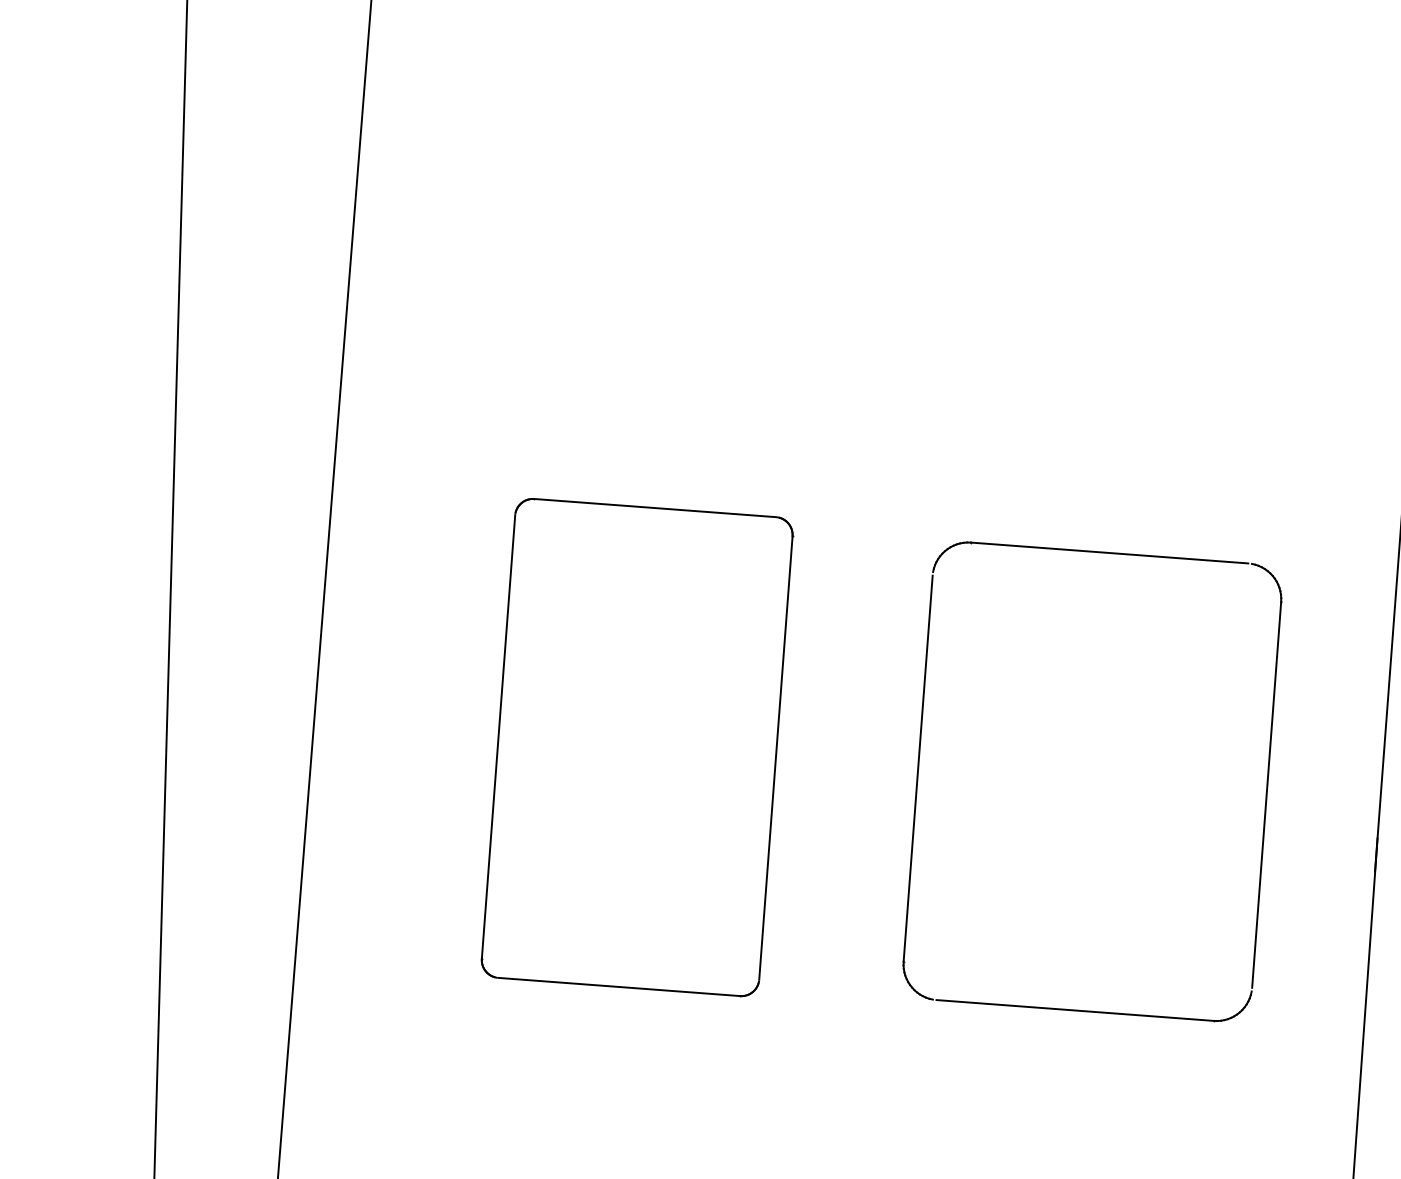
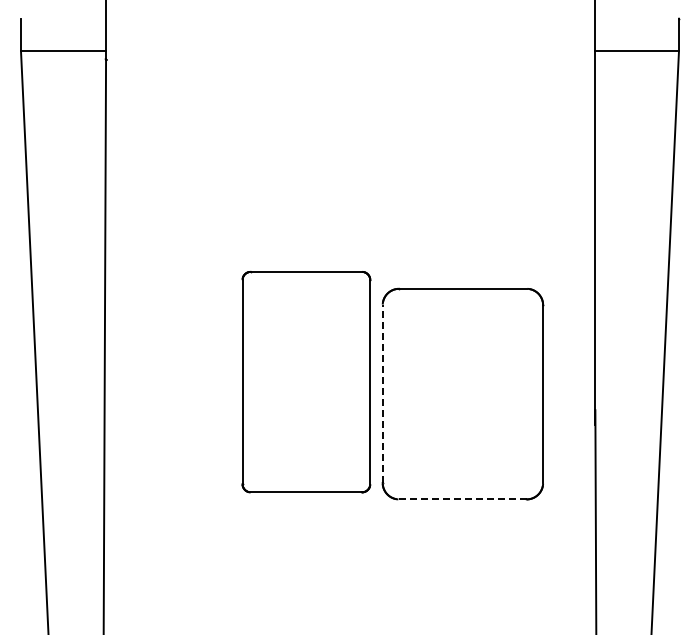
part: (637, 748) -> (306, 382), moved
line: (917, 769) -> (382, 394), solid -> dashed
line: (1074, 1010) -> (462, 499), solid -> dashed

